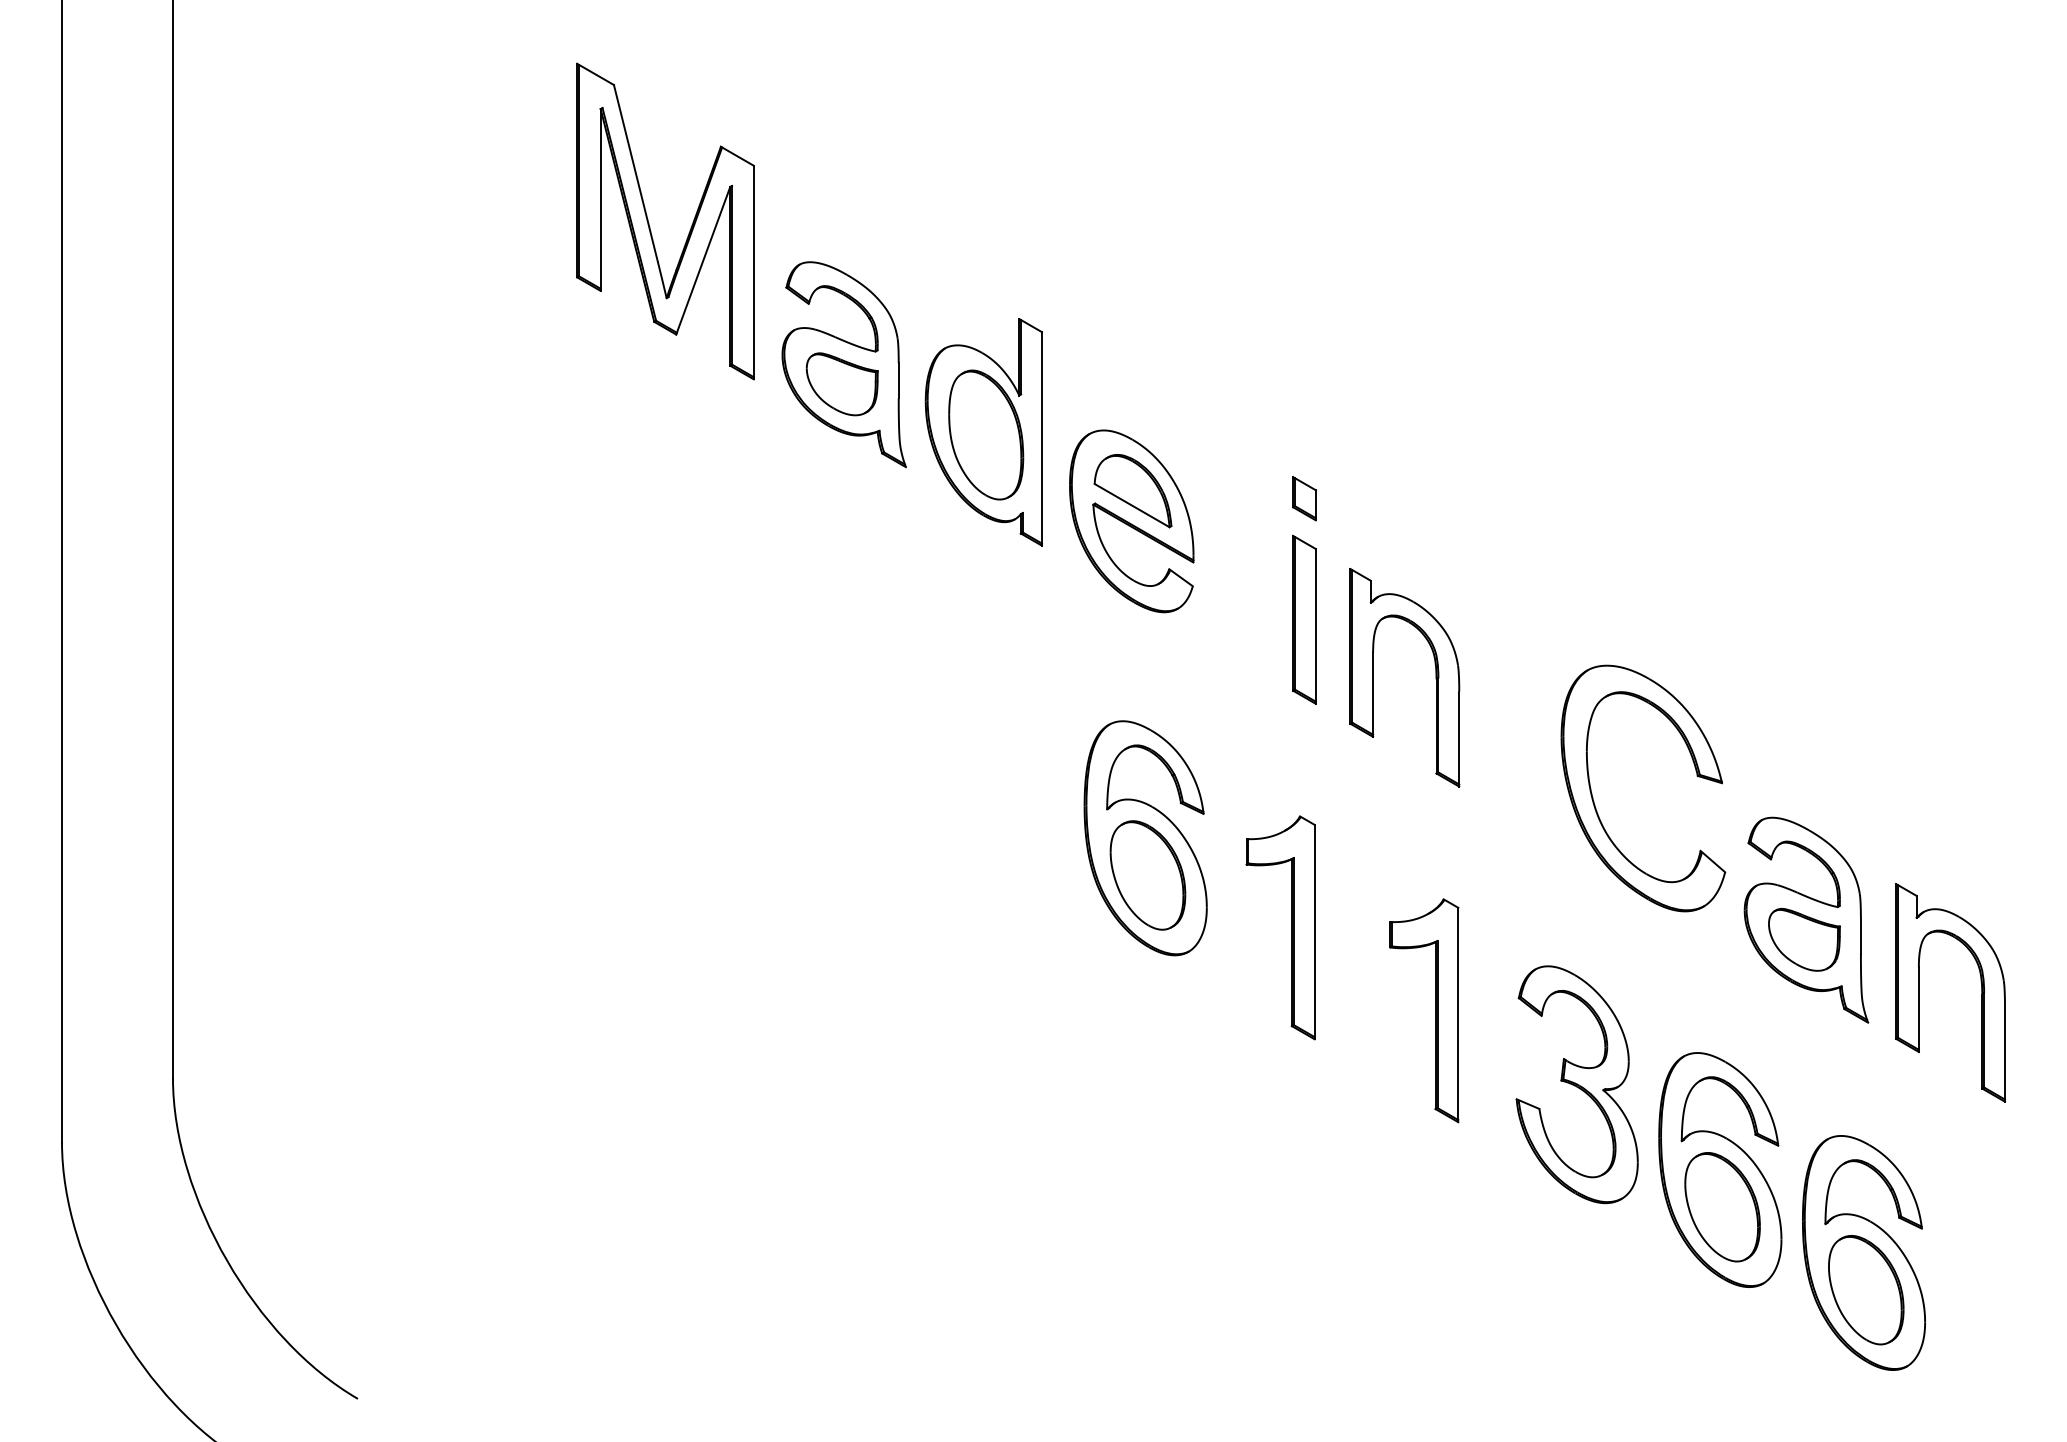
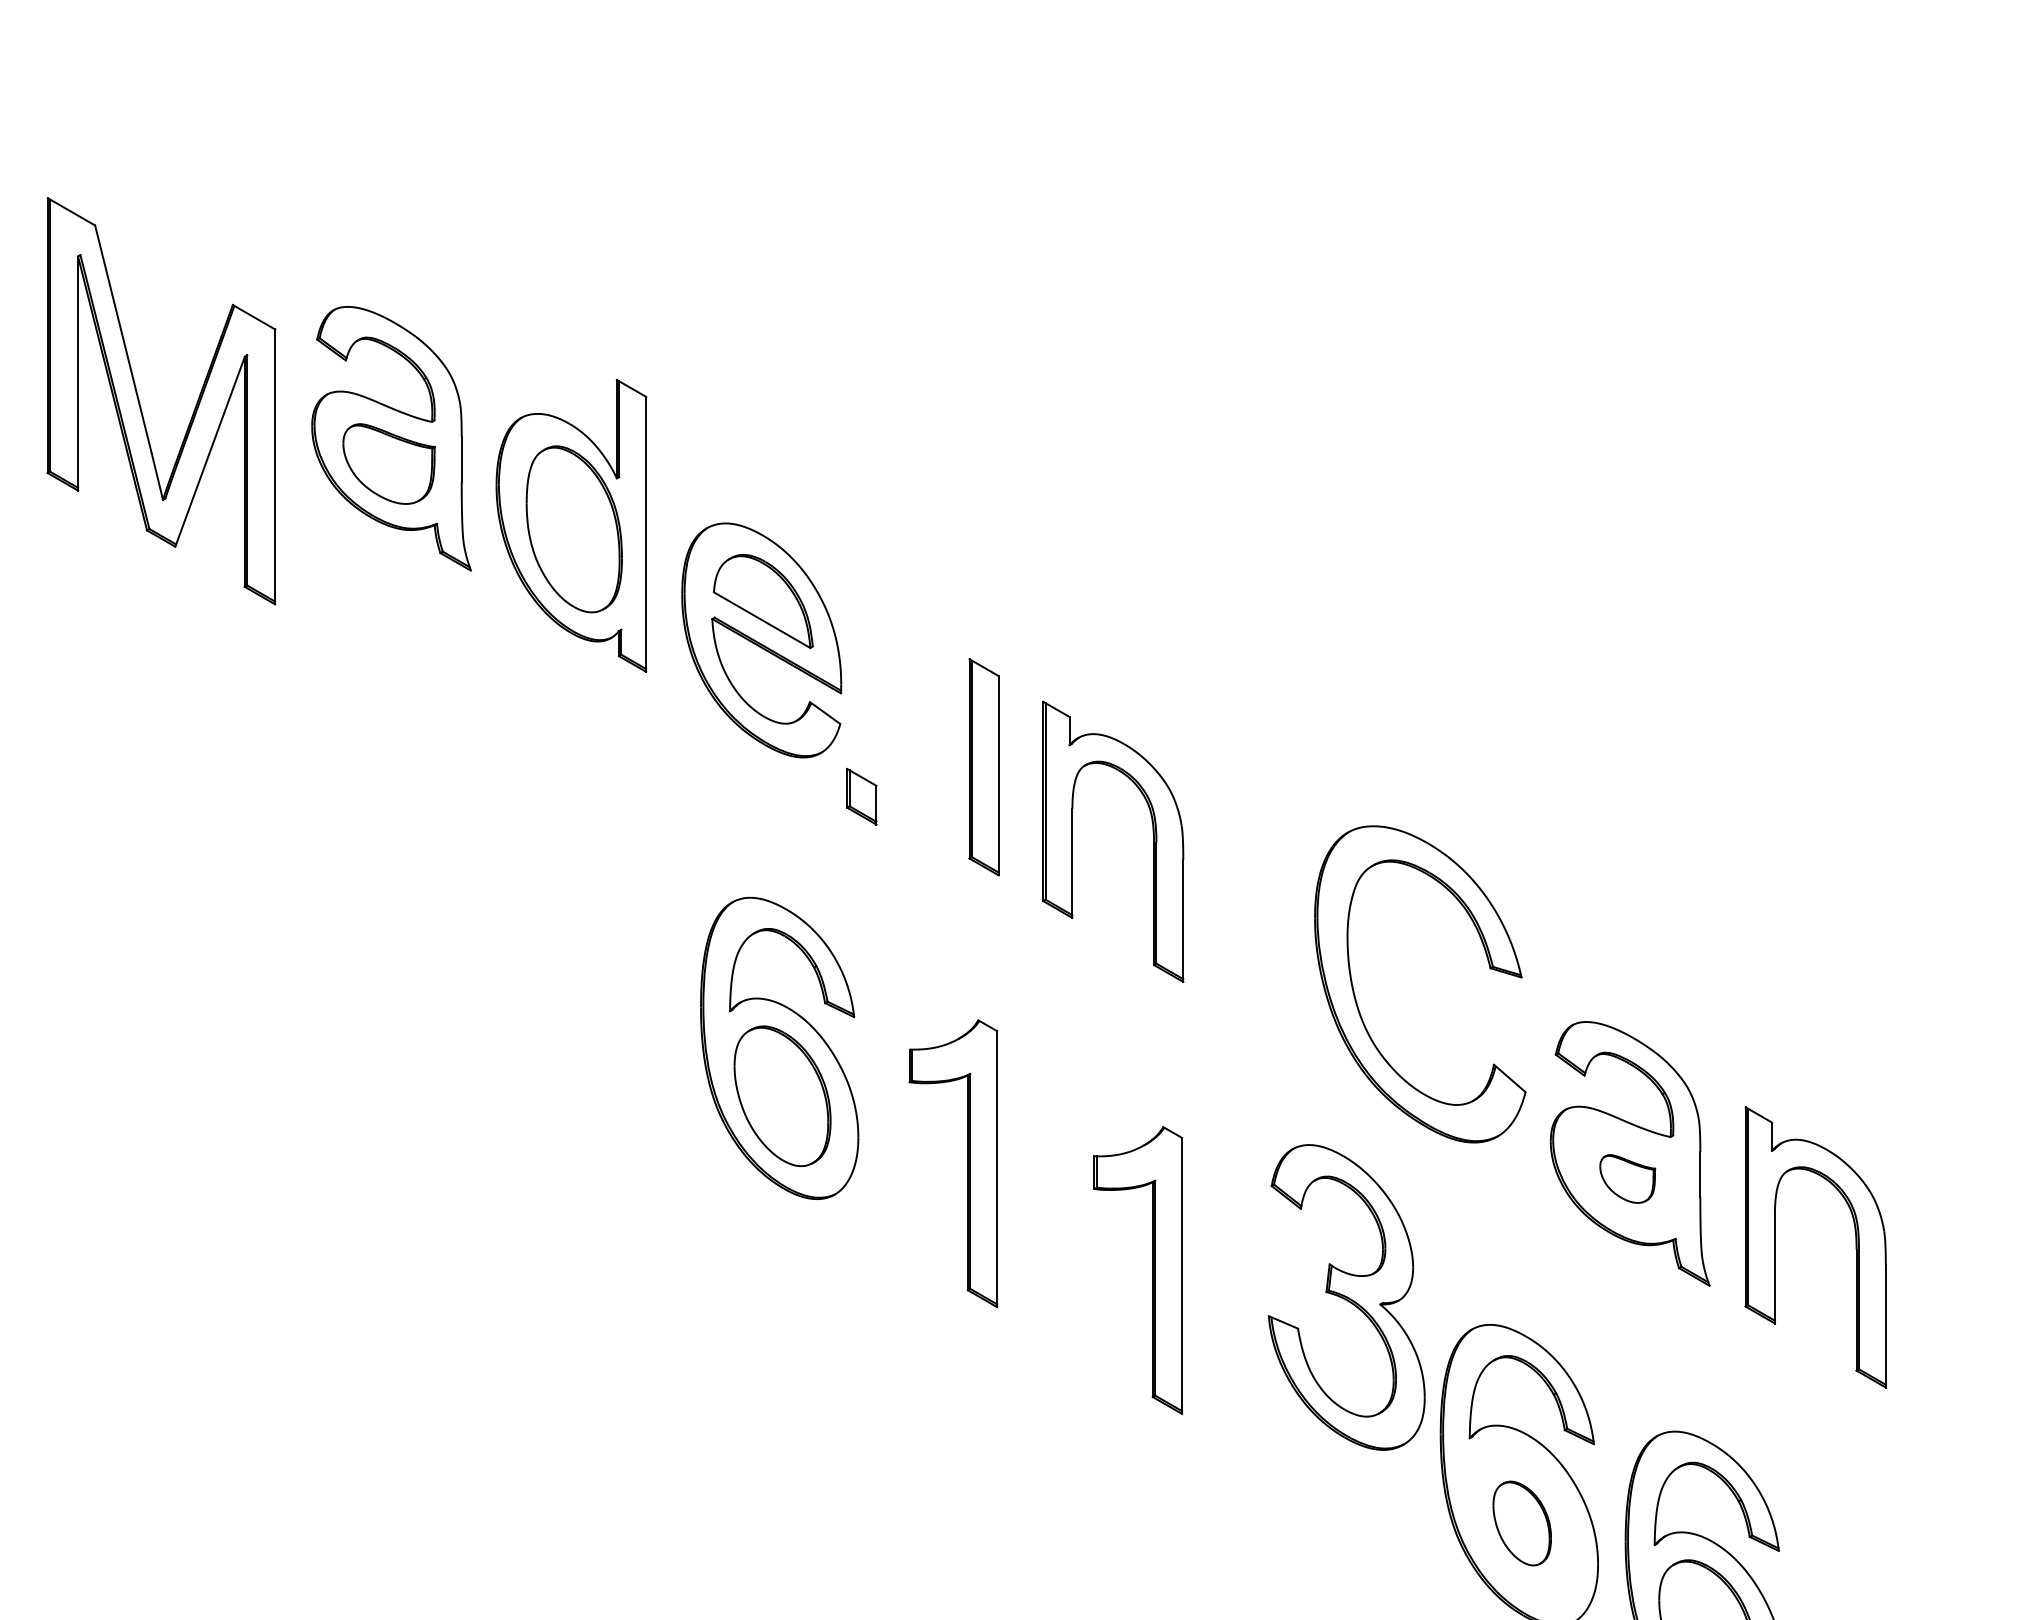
part: (649, 223) -> (140, 403), moved
part: (1304, 498) -> (861, 796), moved
part: (1804, 939) -> (1627, 1178), size x0.6
part: (1576, 1084) -> (1345, 1297), moved
part: (1722, 1207) -> (1522, 1523), size x0.6

